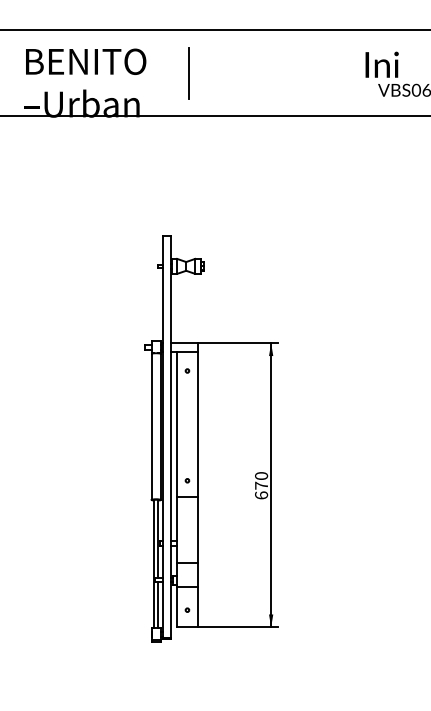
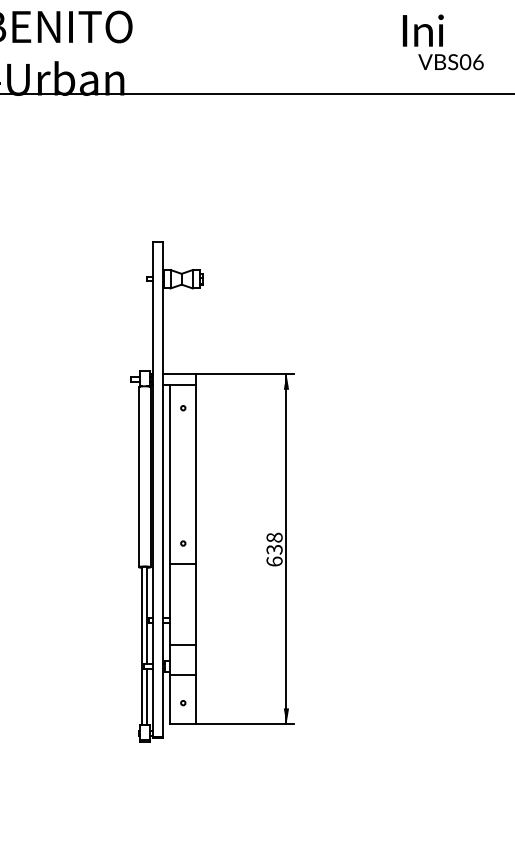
line: (188, 72) -> (184, 40), removed
text: (261, 480) -> (274, 543), 670 -> 638

